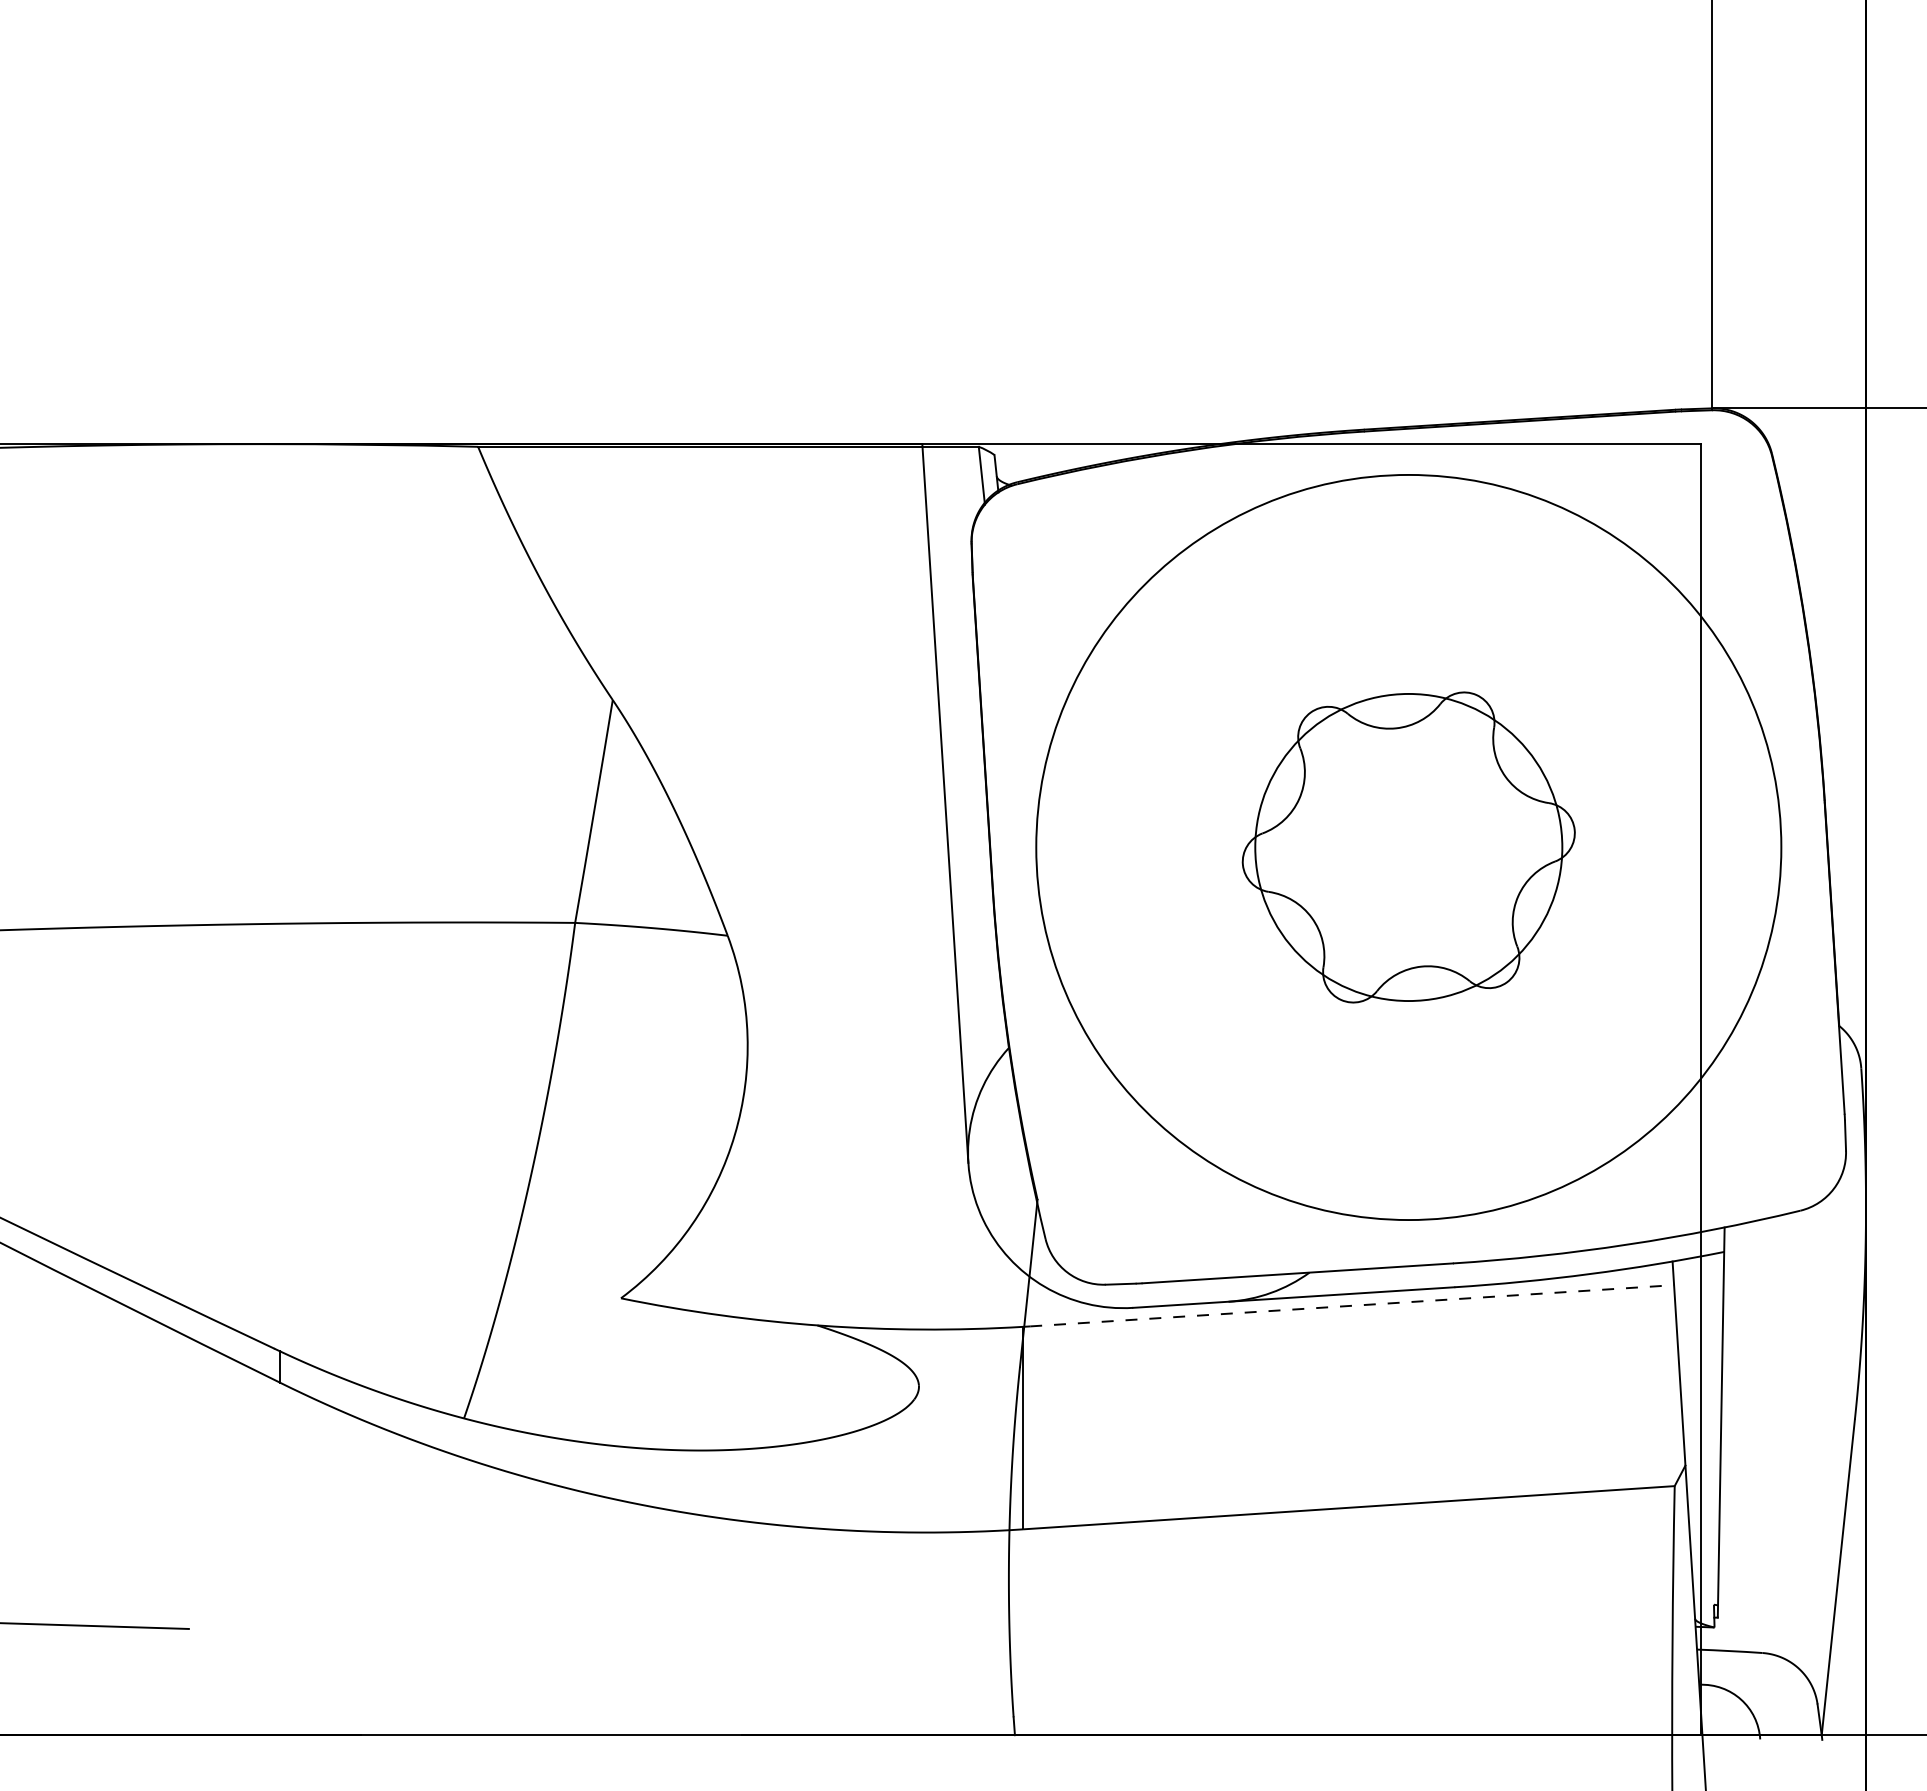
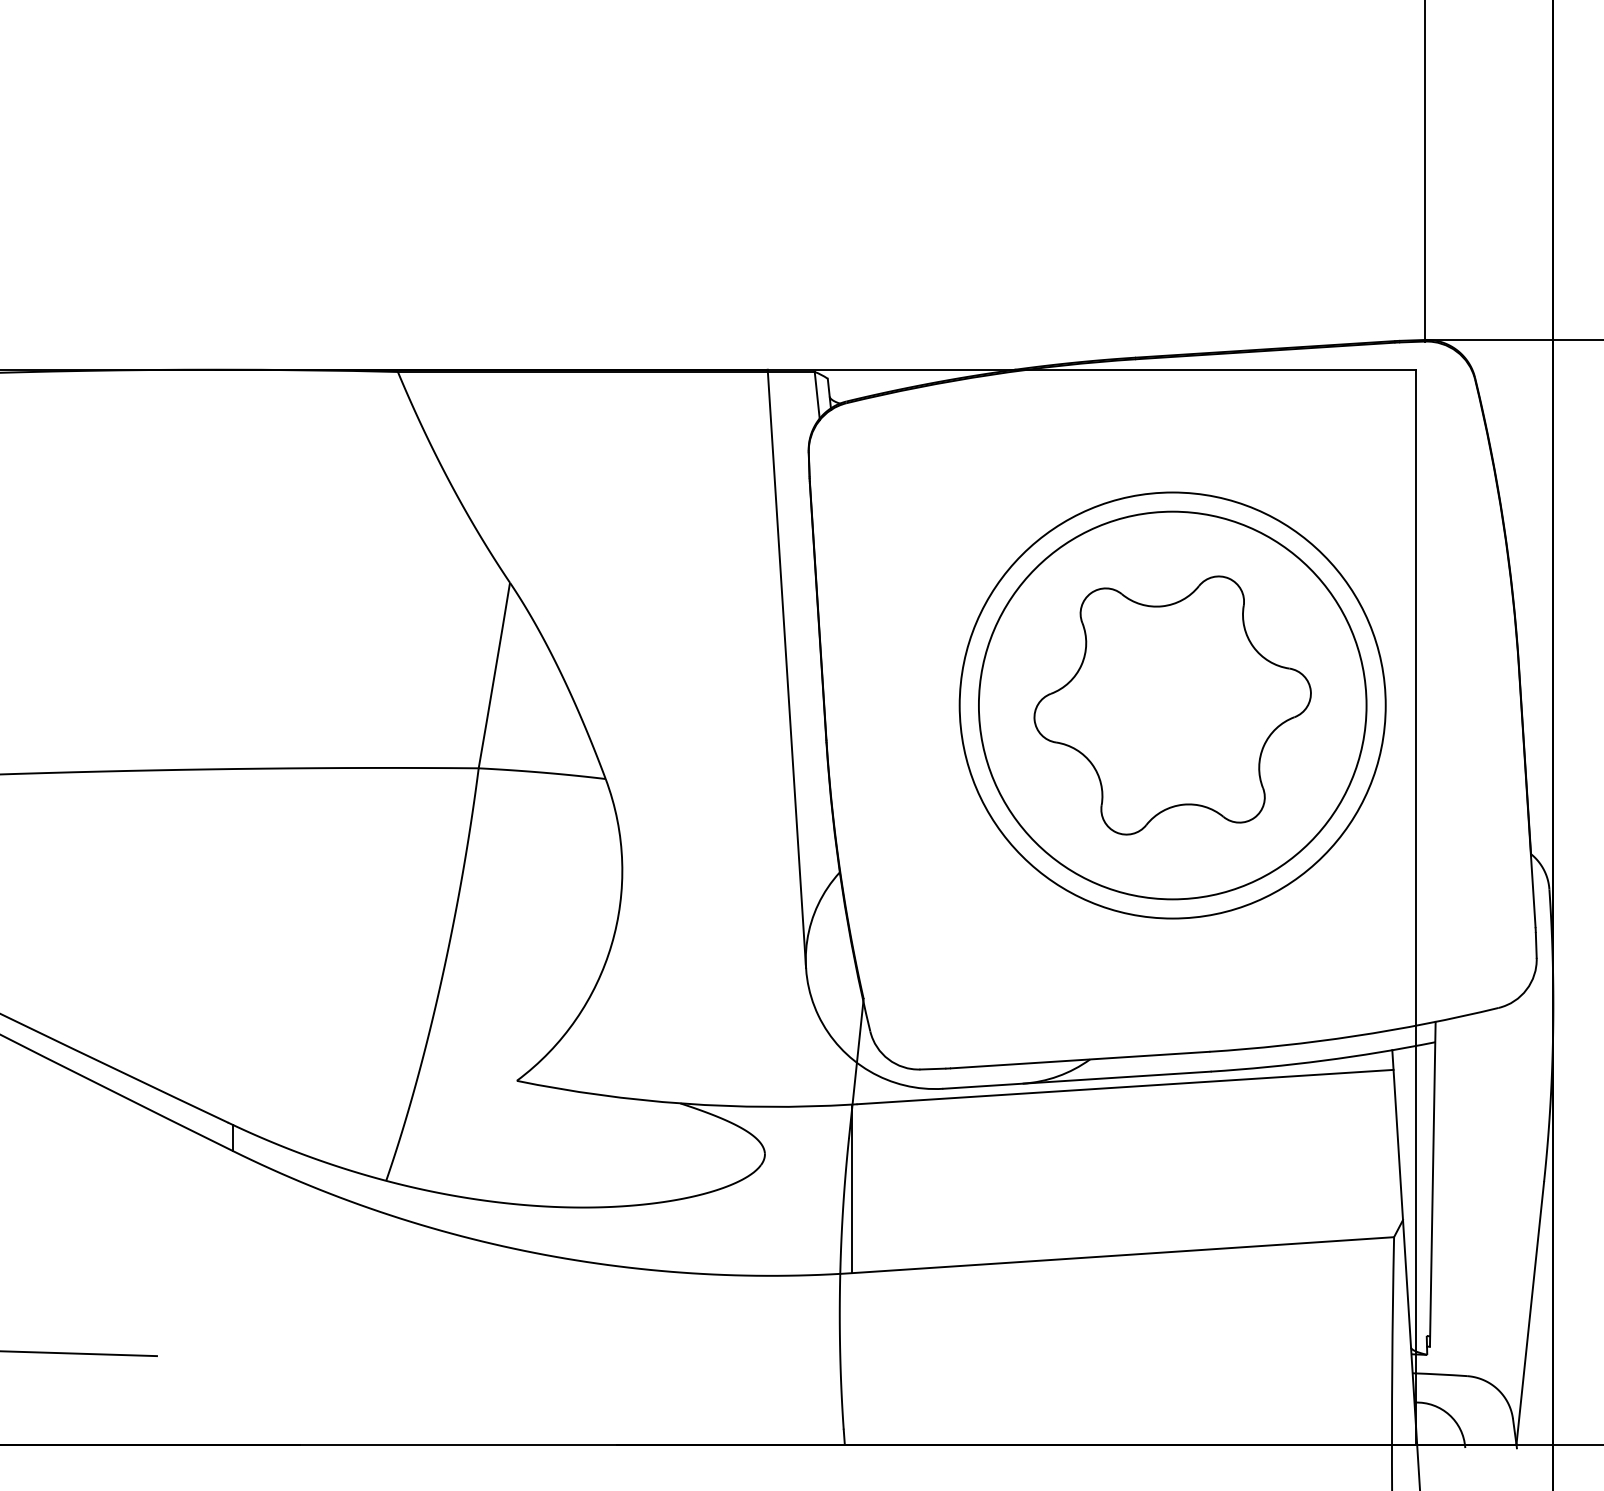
circle: (1408, 847) -> (1172, 705), size x0.62
circle: (1408, 847) -> (1172, 705), size x1.67
line: (1352, 1305) -> (1125, 1086), dashed -> solid

